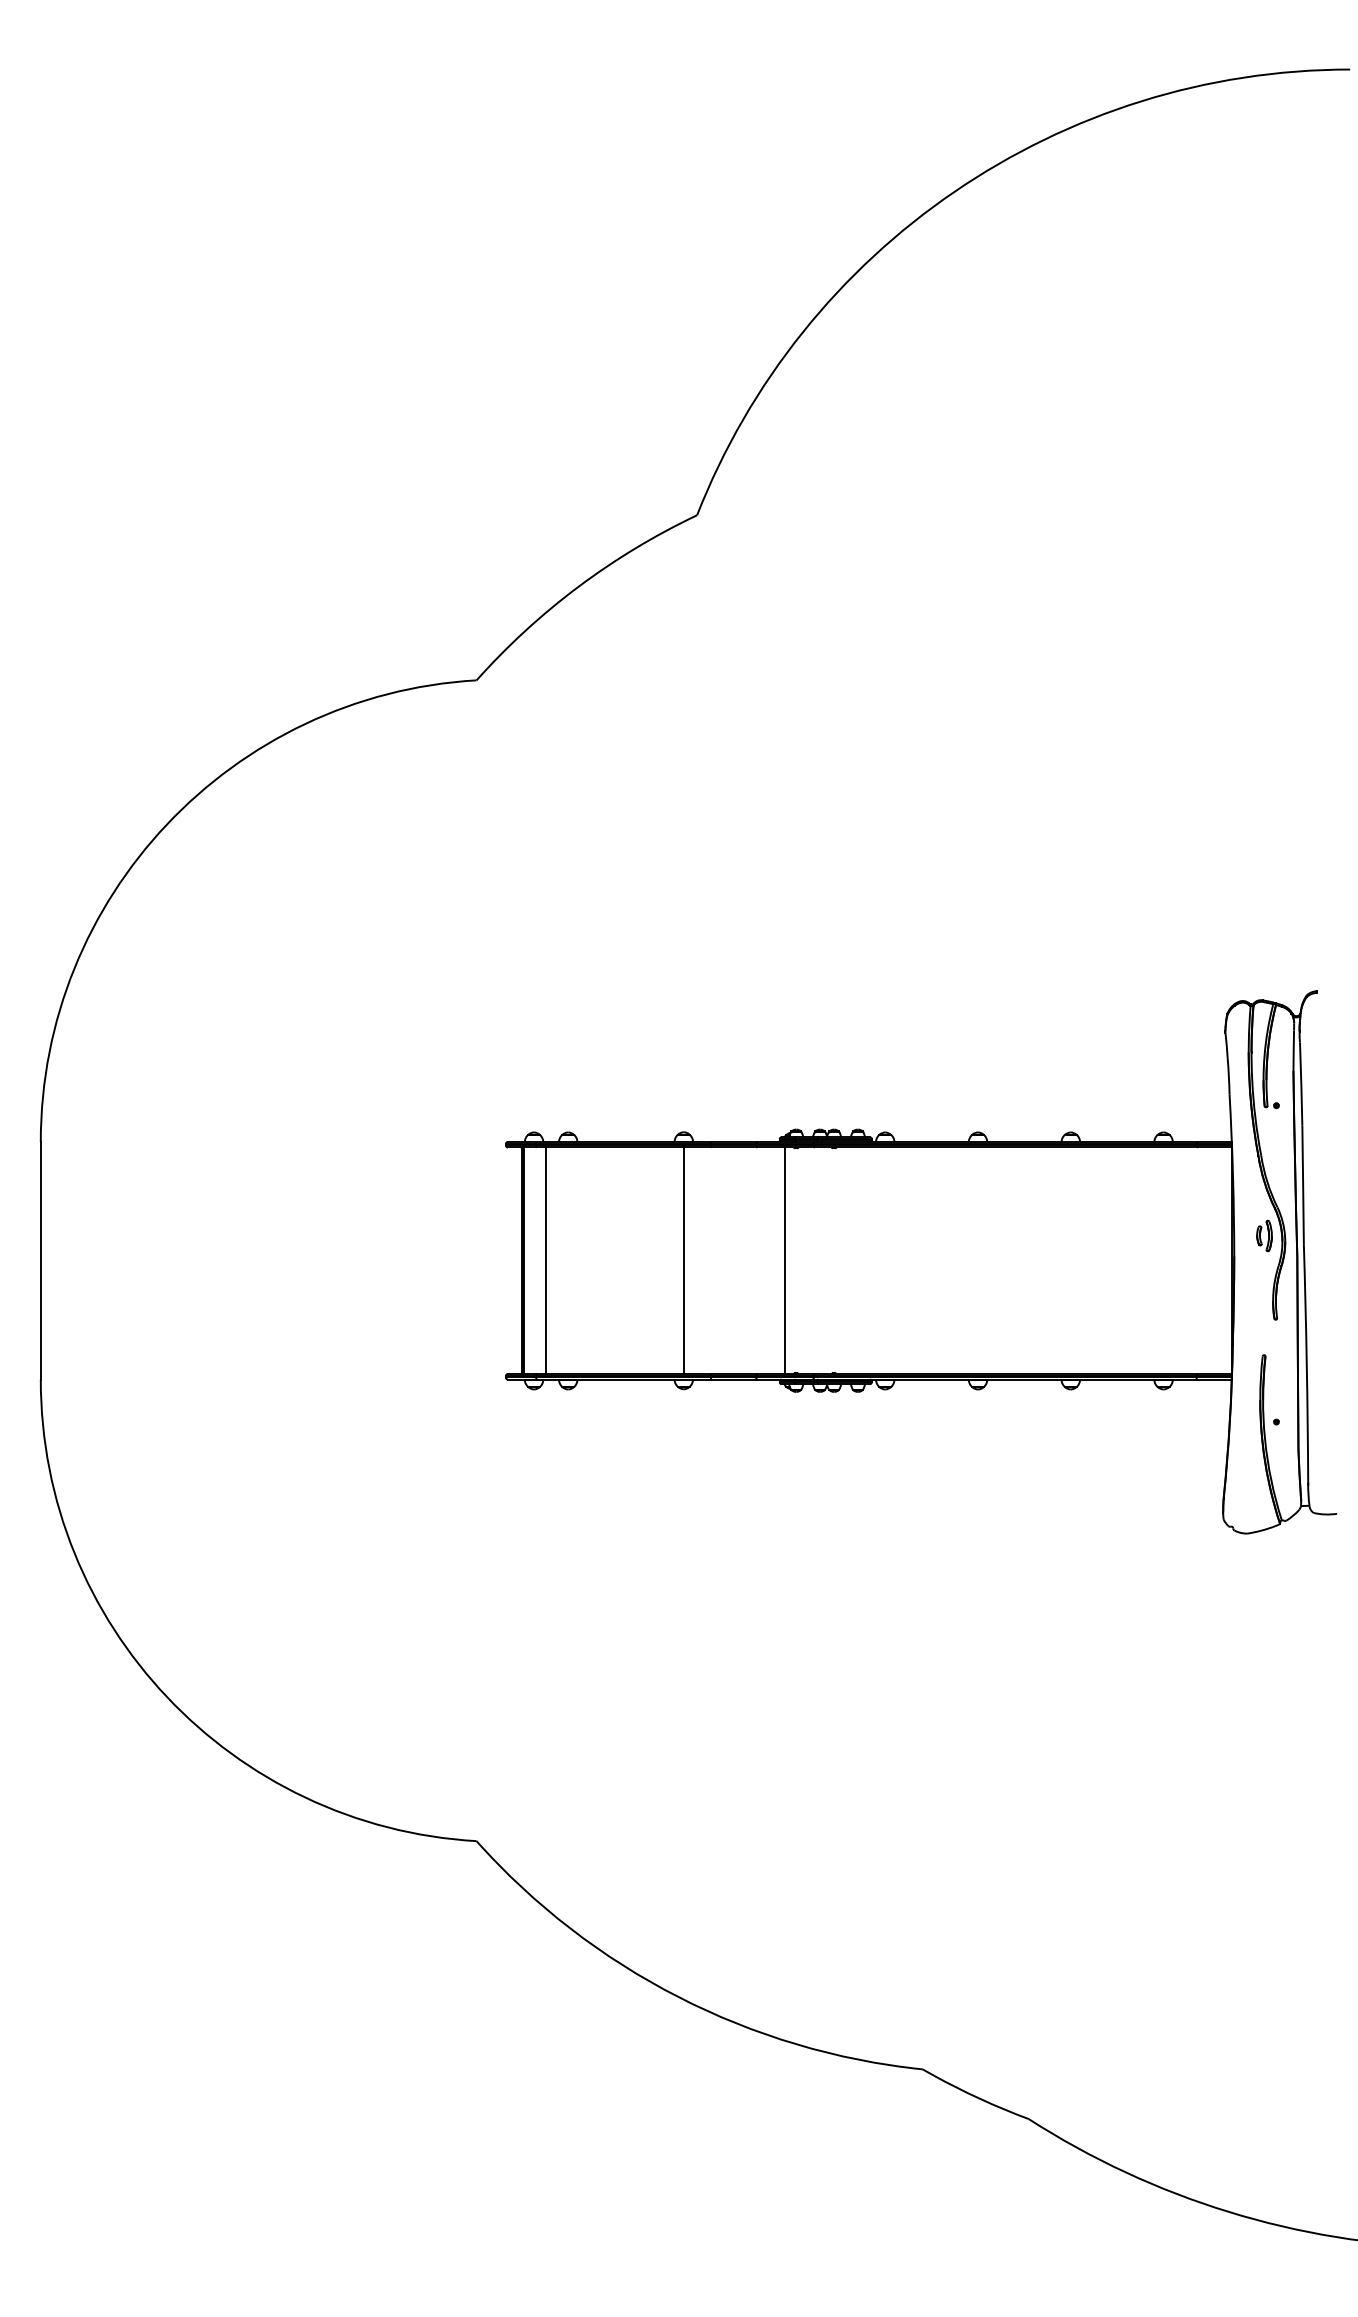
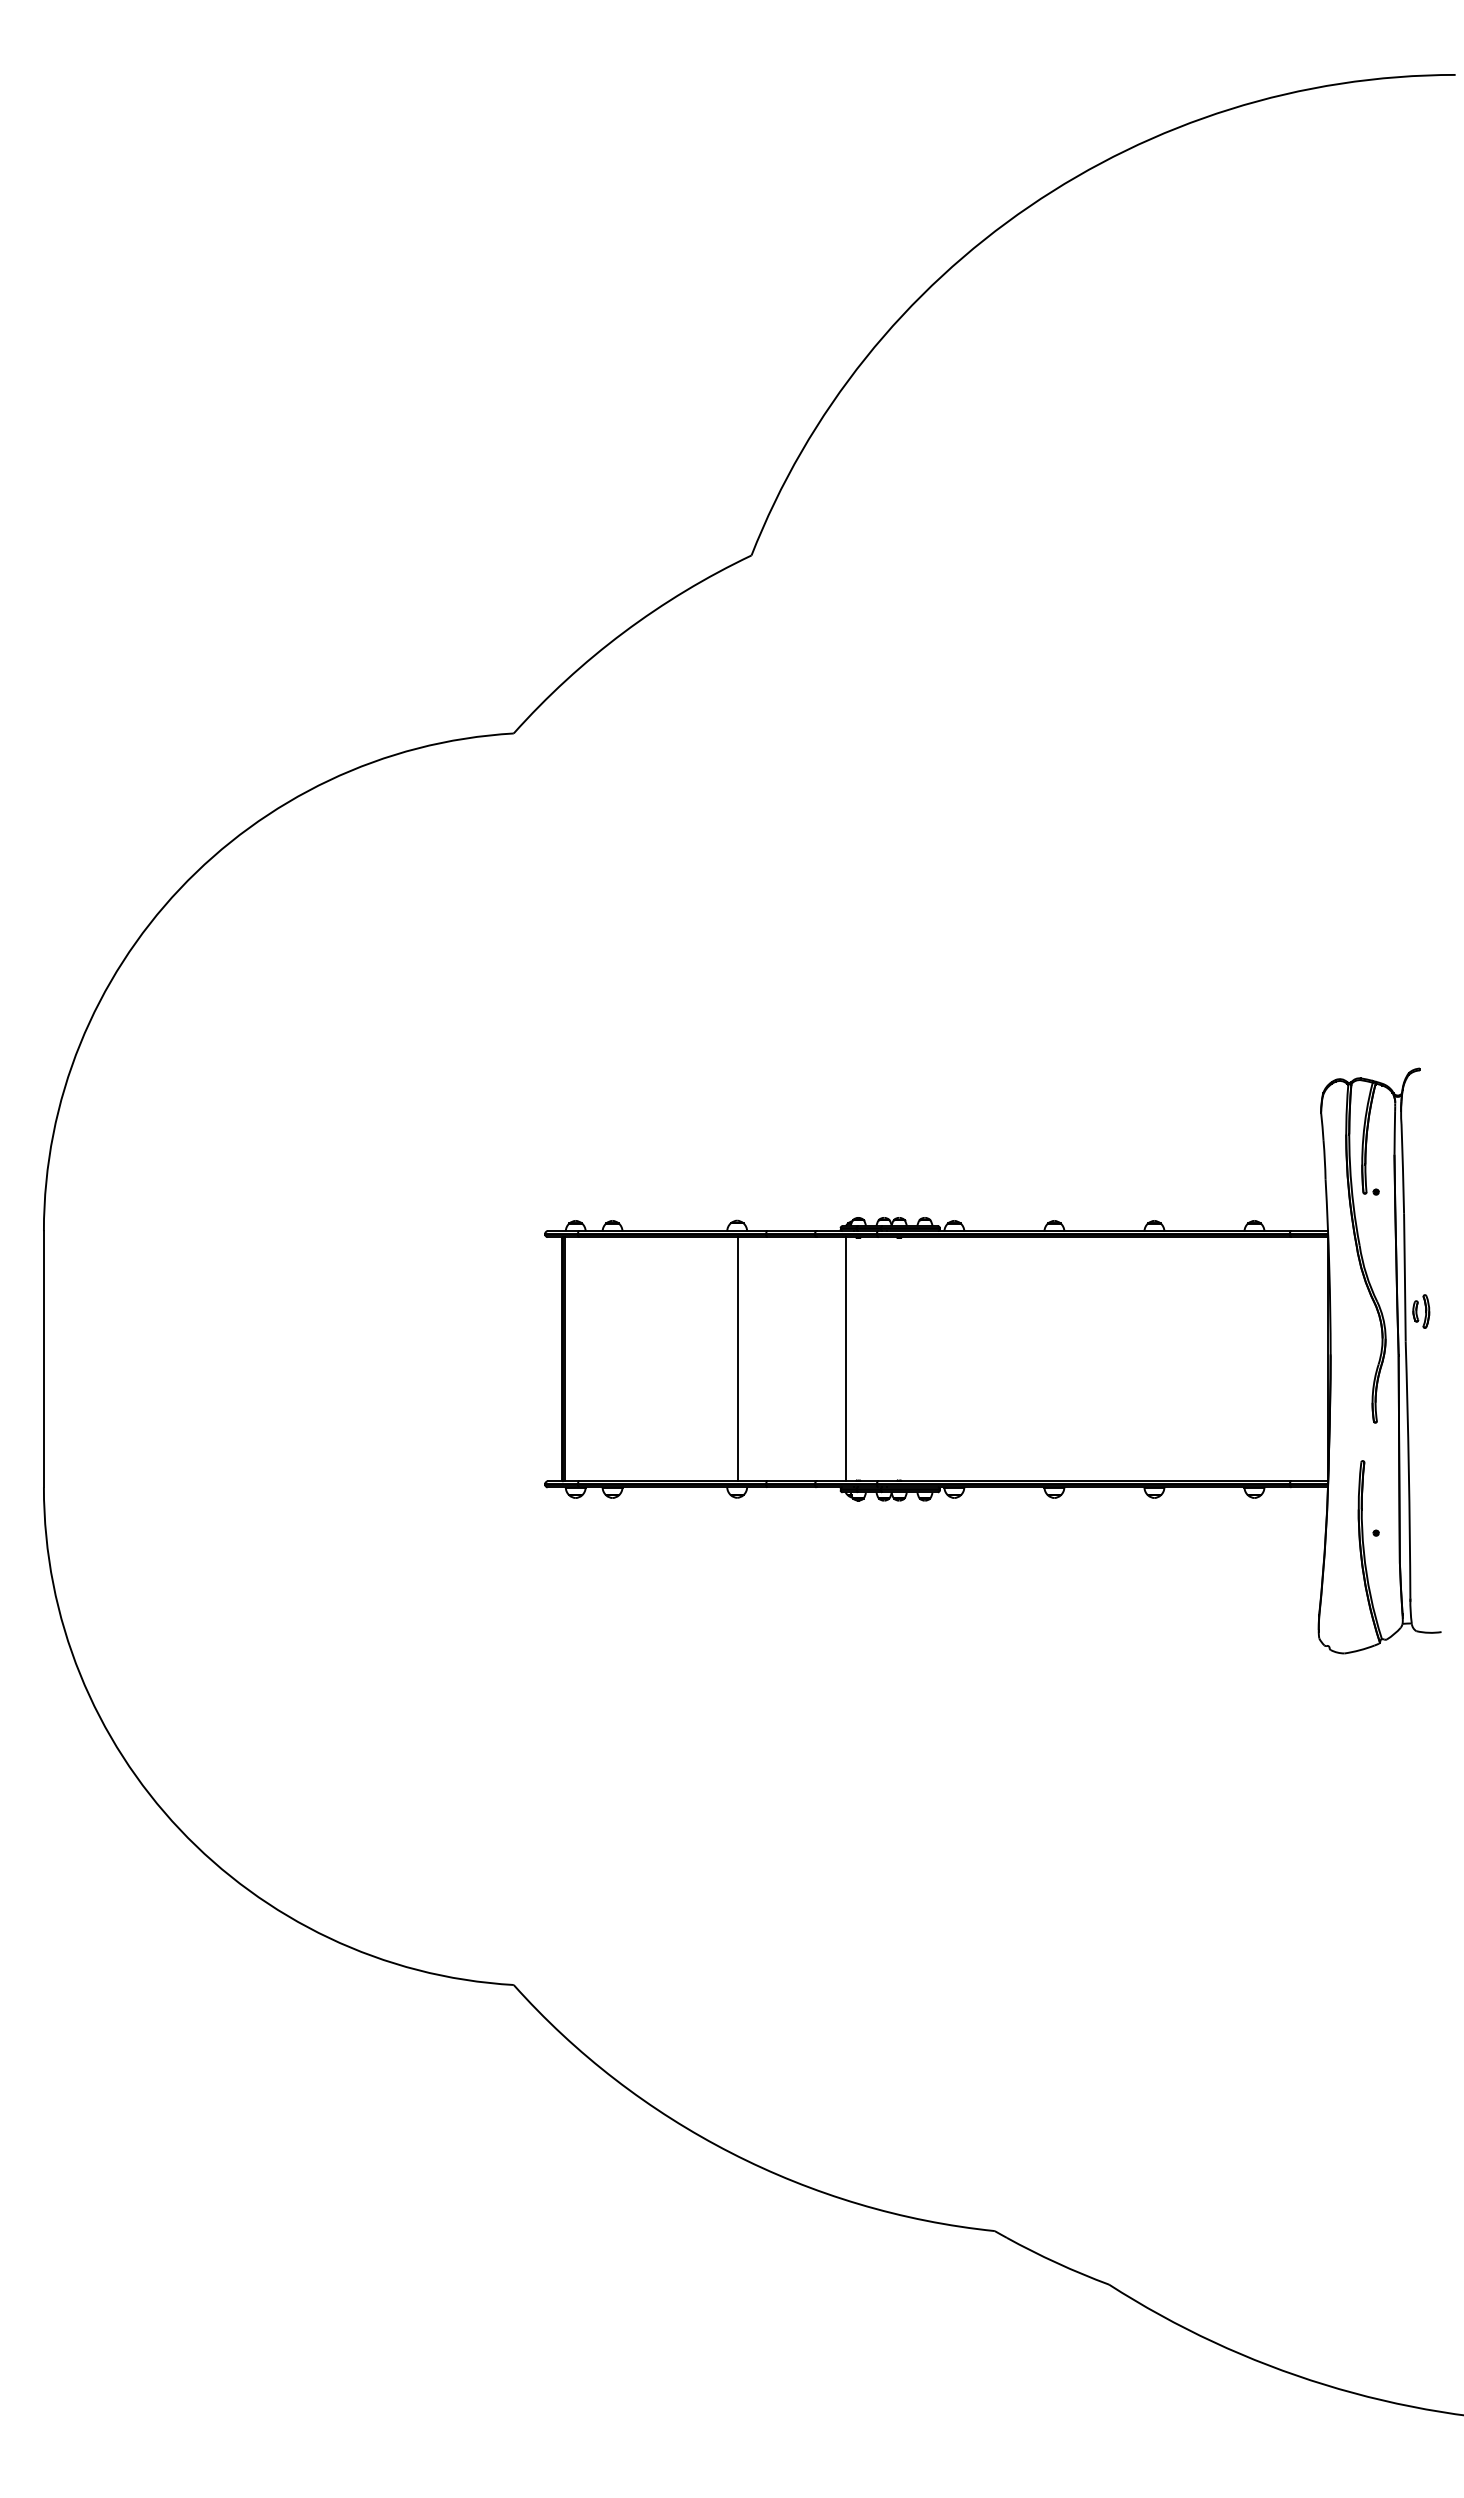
part: (1264, 1235) -> (1421, 1311), moved
line: (545, 1260) -> (588, 1359), removed

